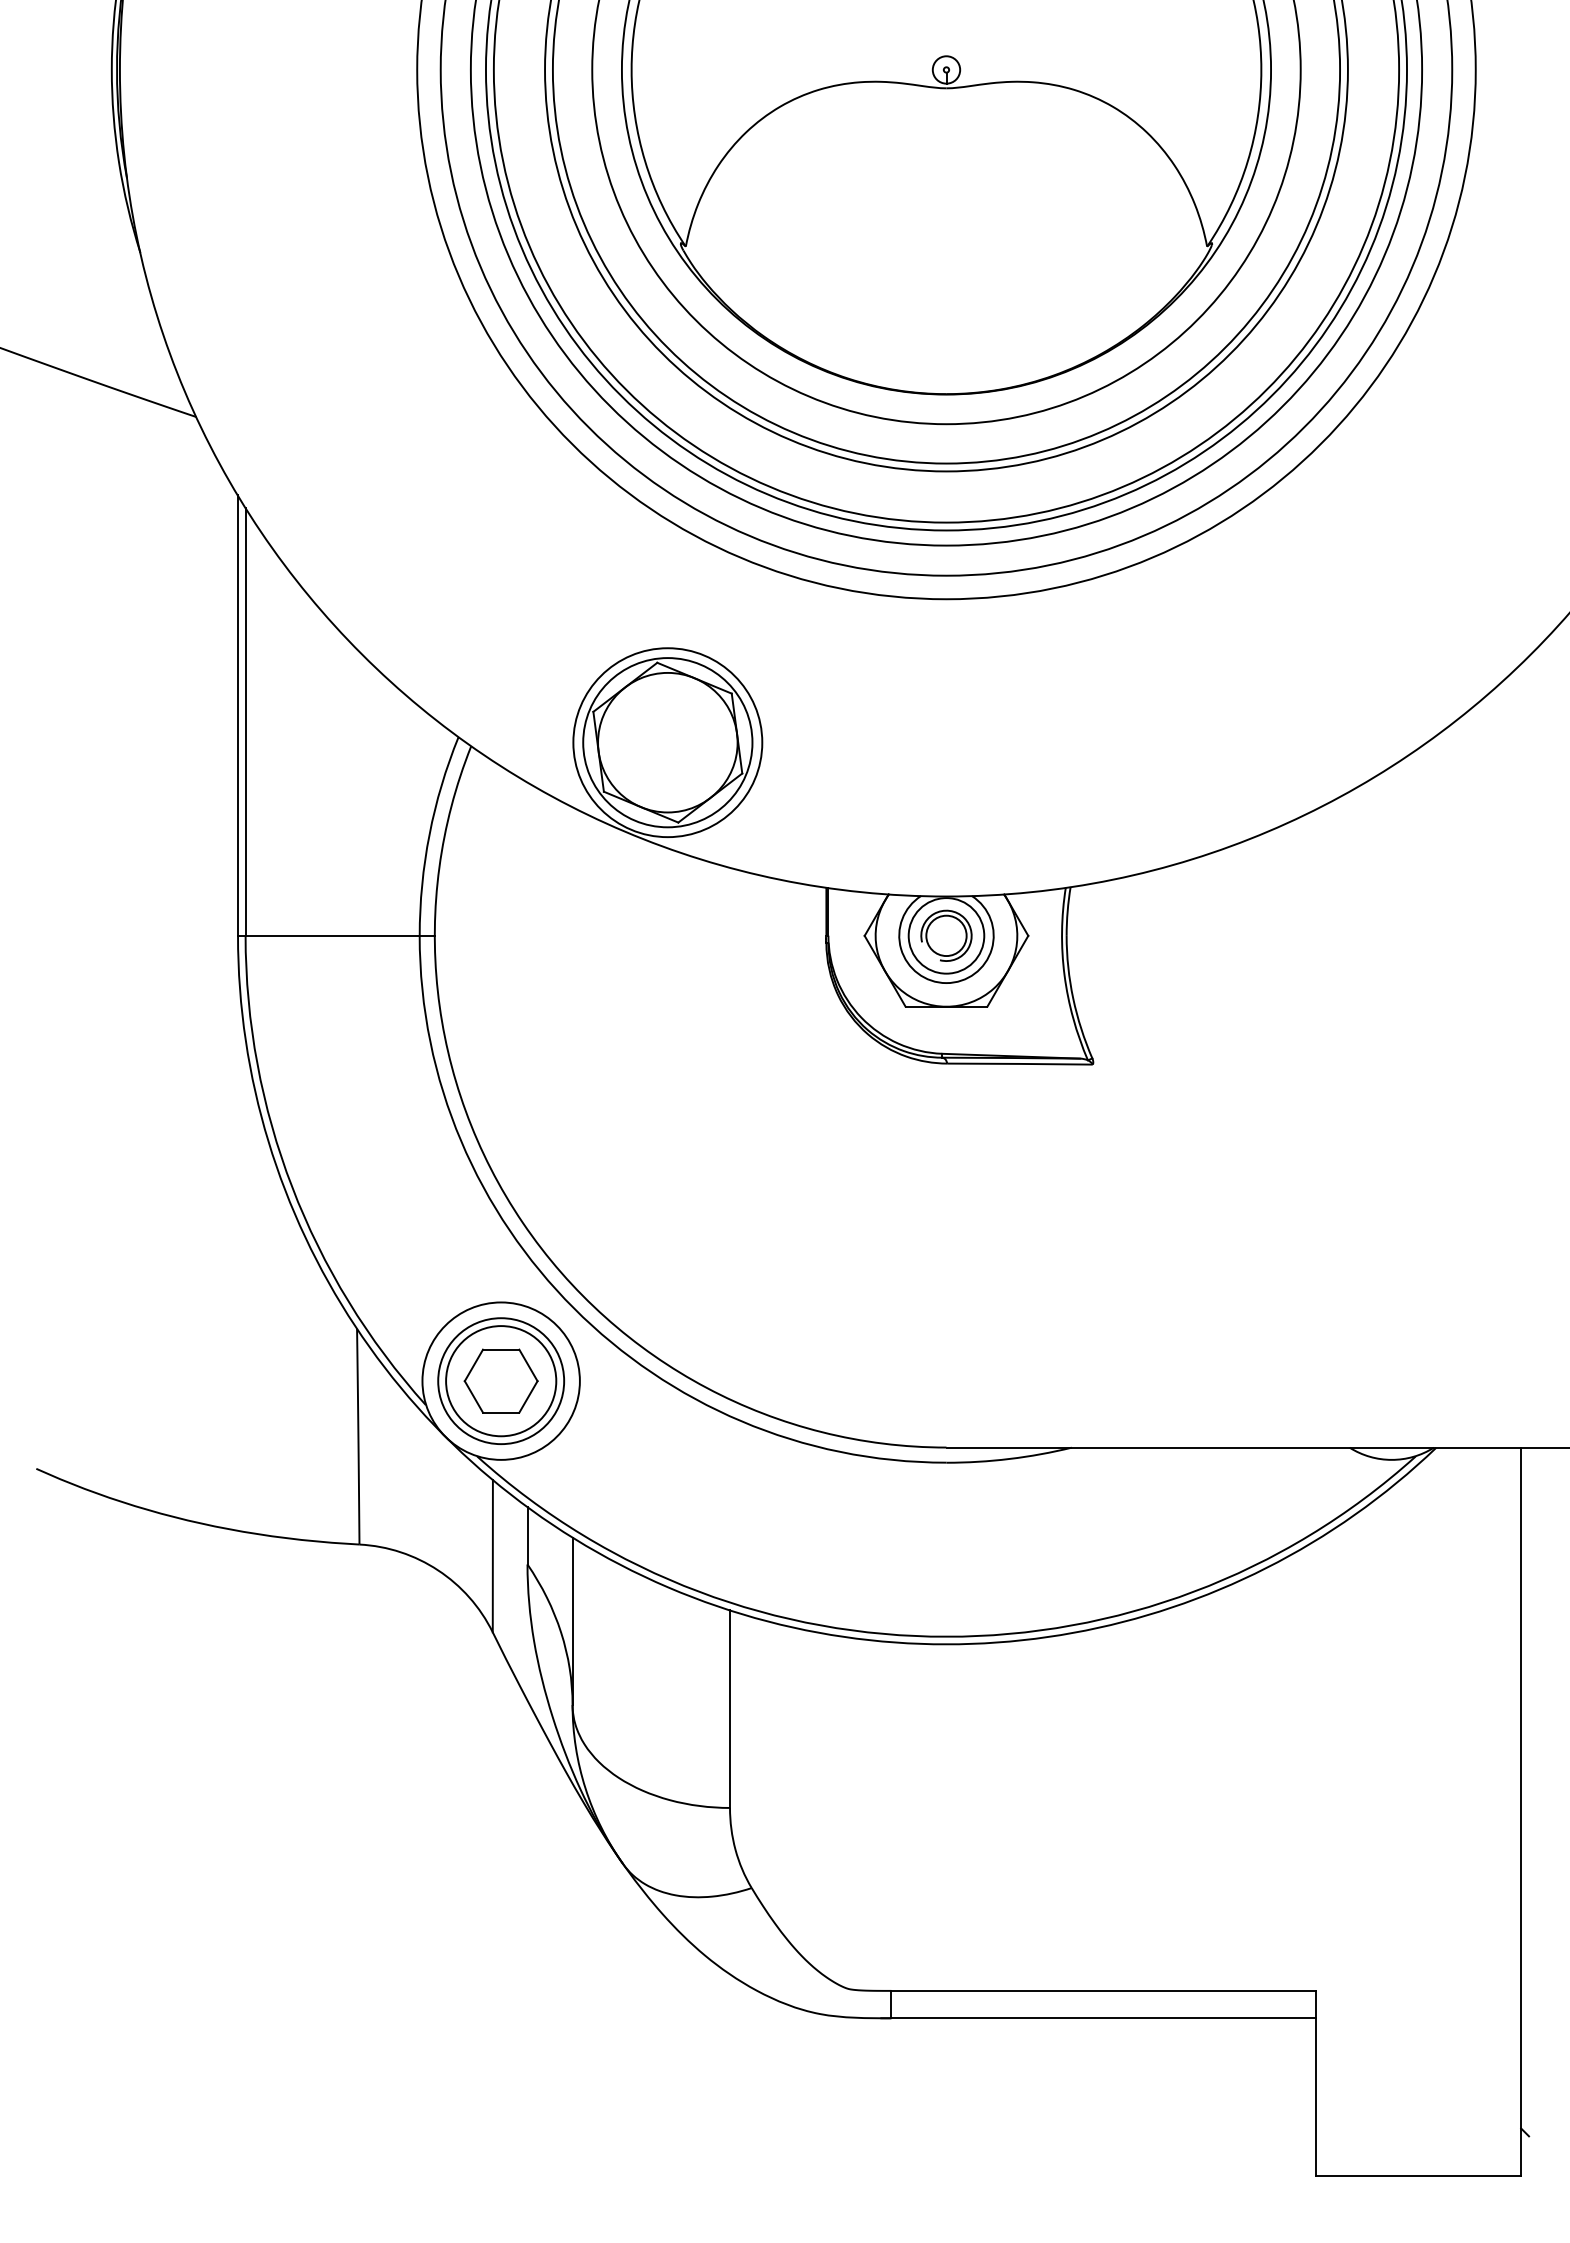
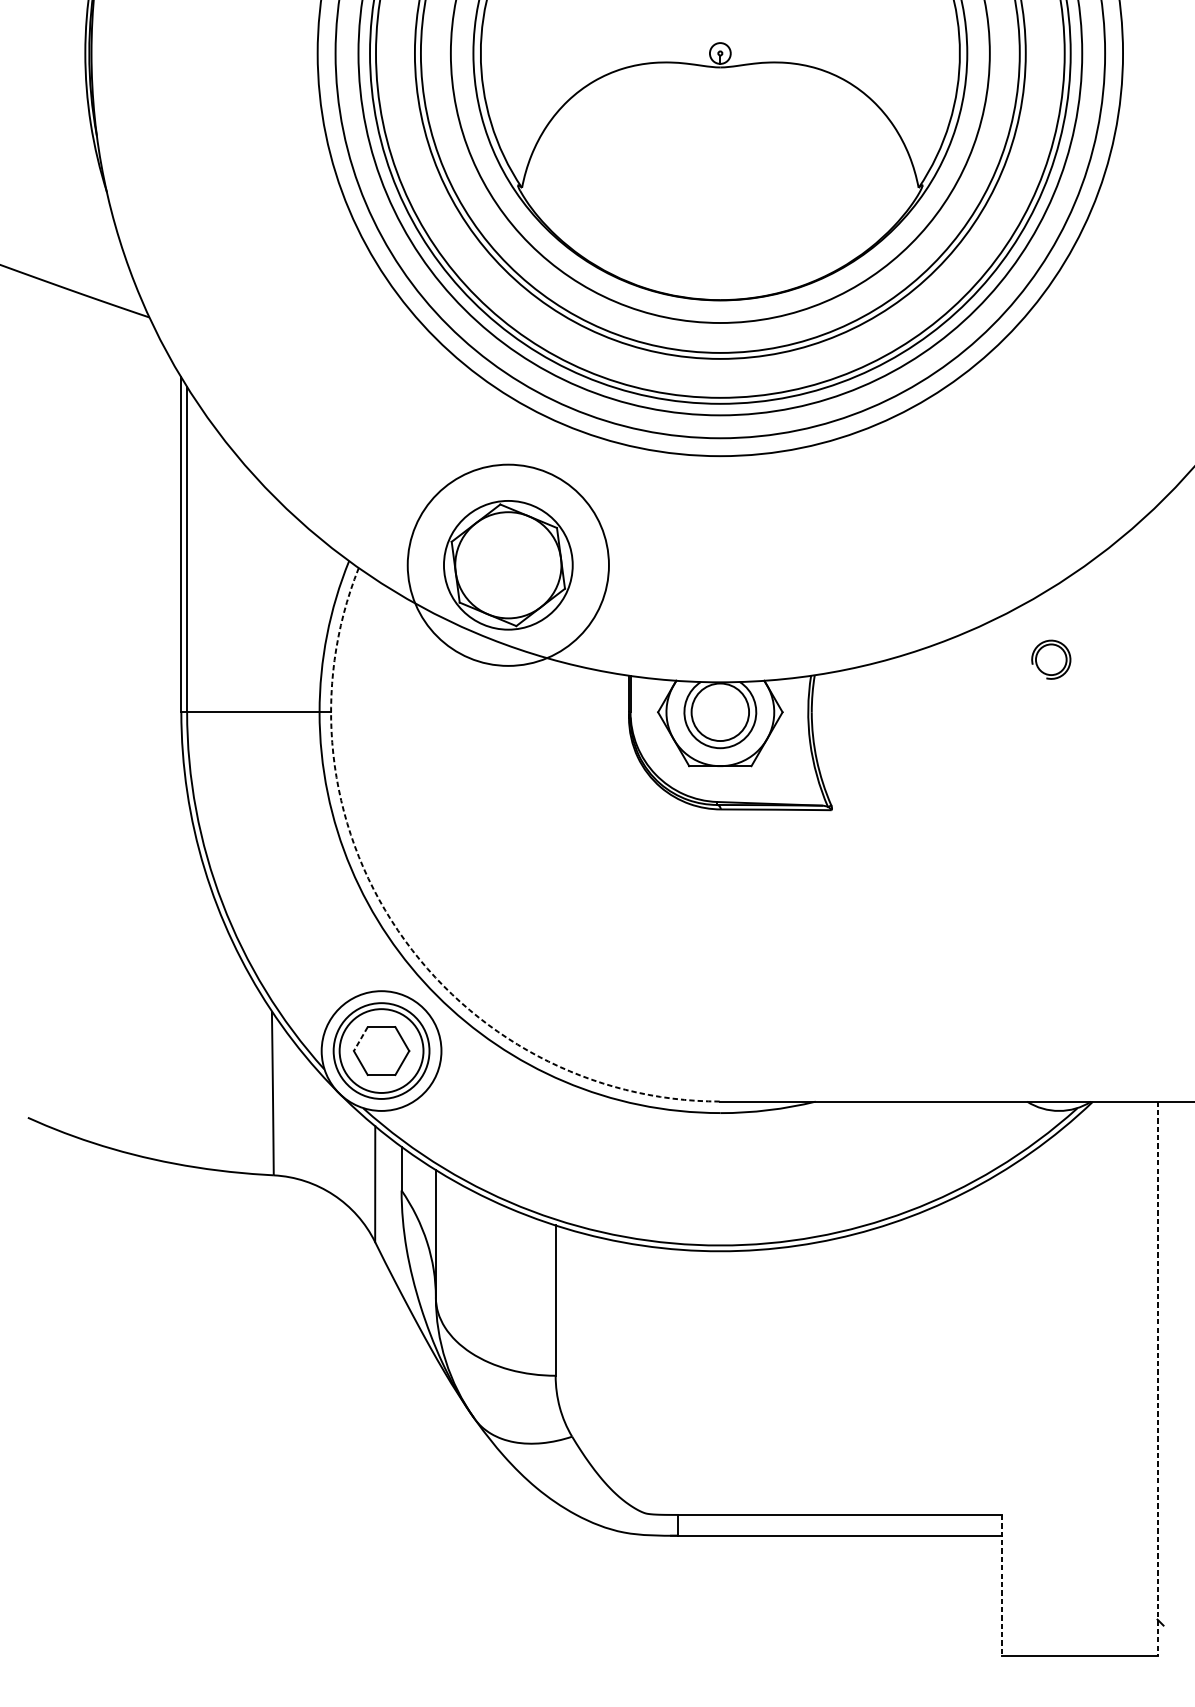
circle: (667, 742) -> (508, 565), size x1.4
part: (946, 935) -> (1051, 659), moved
arc: (522, 1222) -> (397, 930), solid -> dashed
line: (473, 1365) -> (360, 1039), solid -> dashed
line: (1521, 1812) -> (1157, 1379), solid -> dashed
line: (1316, 2083) -> (1001, 1585), solid -> dashed

